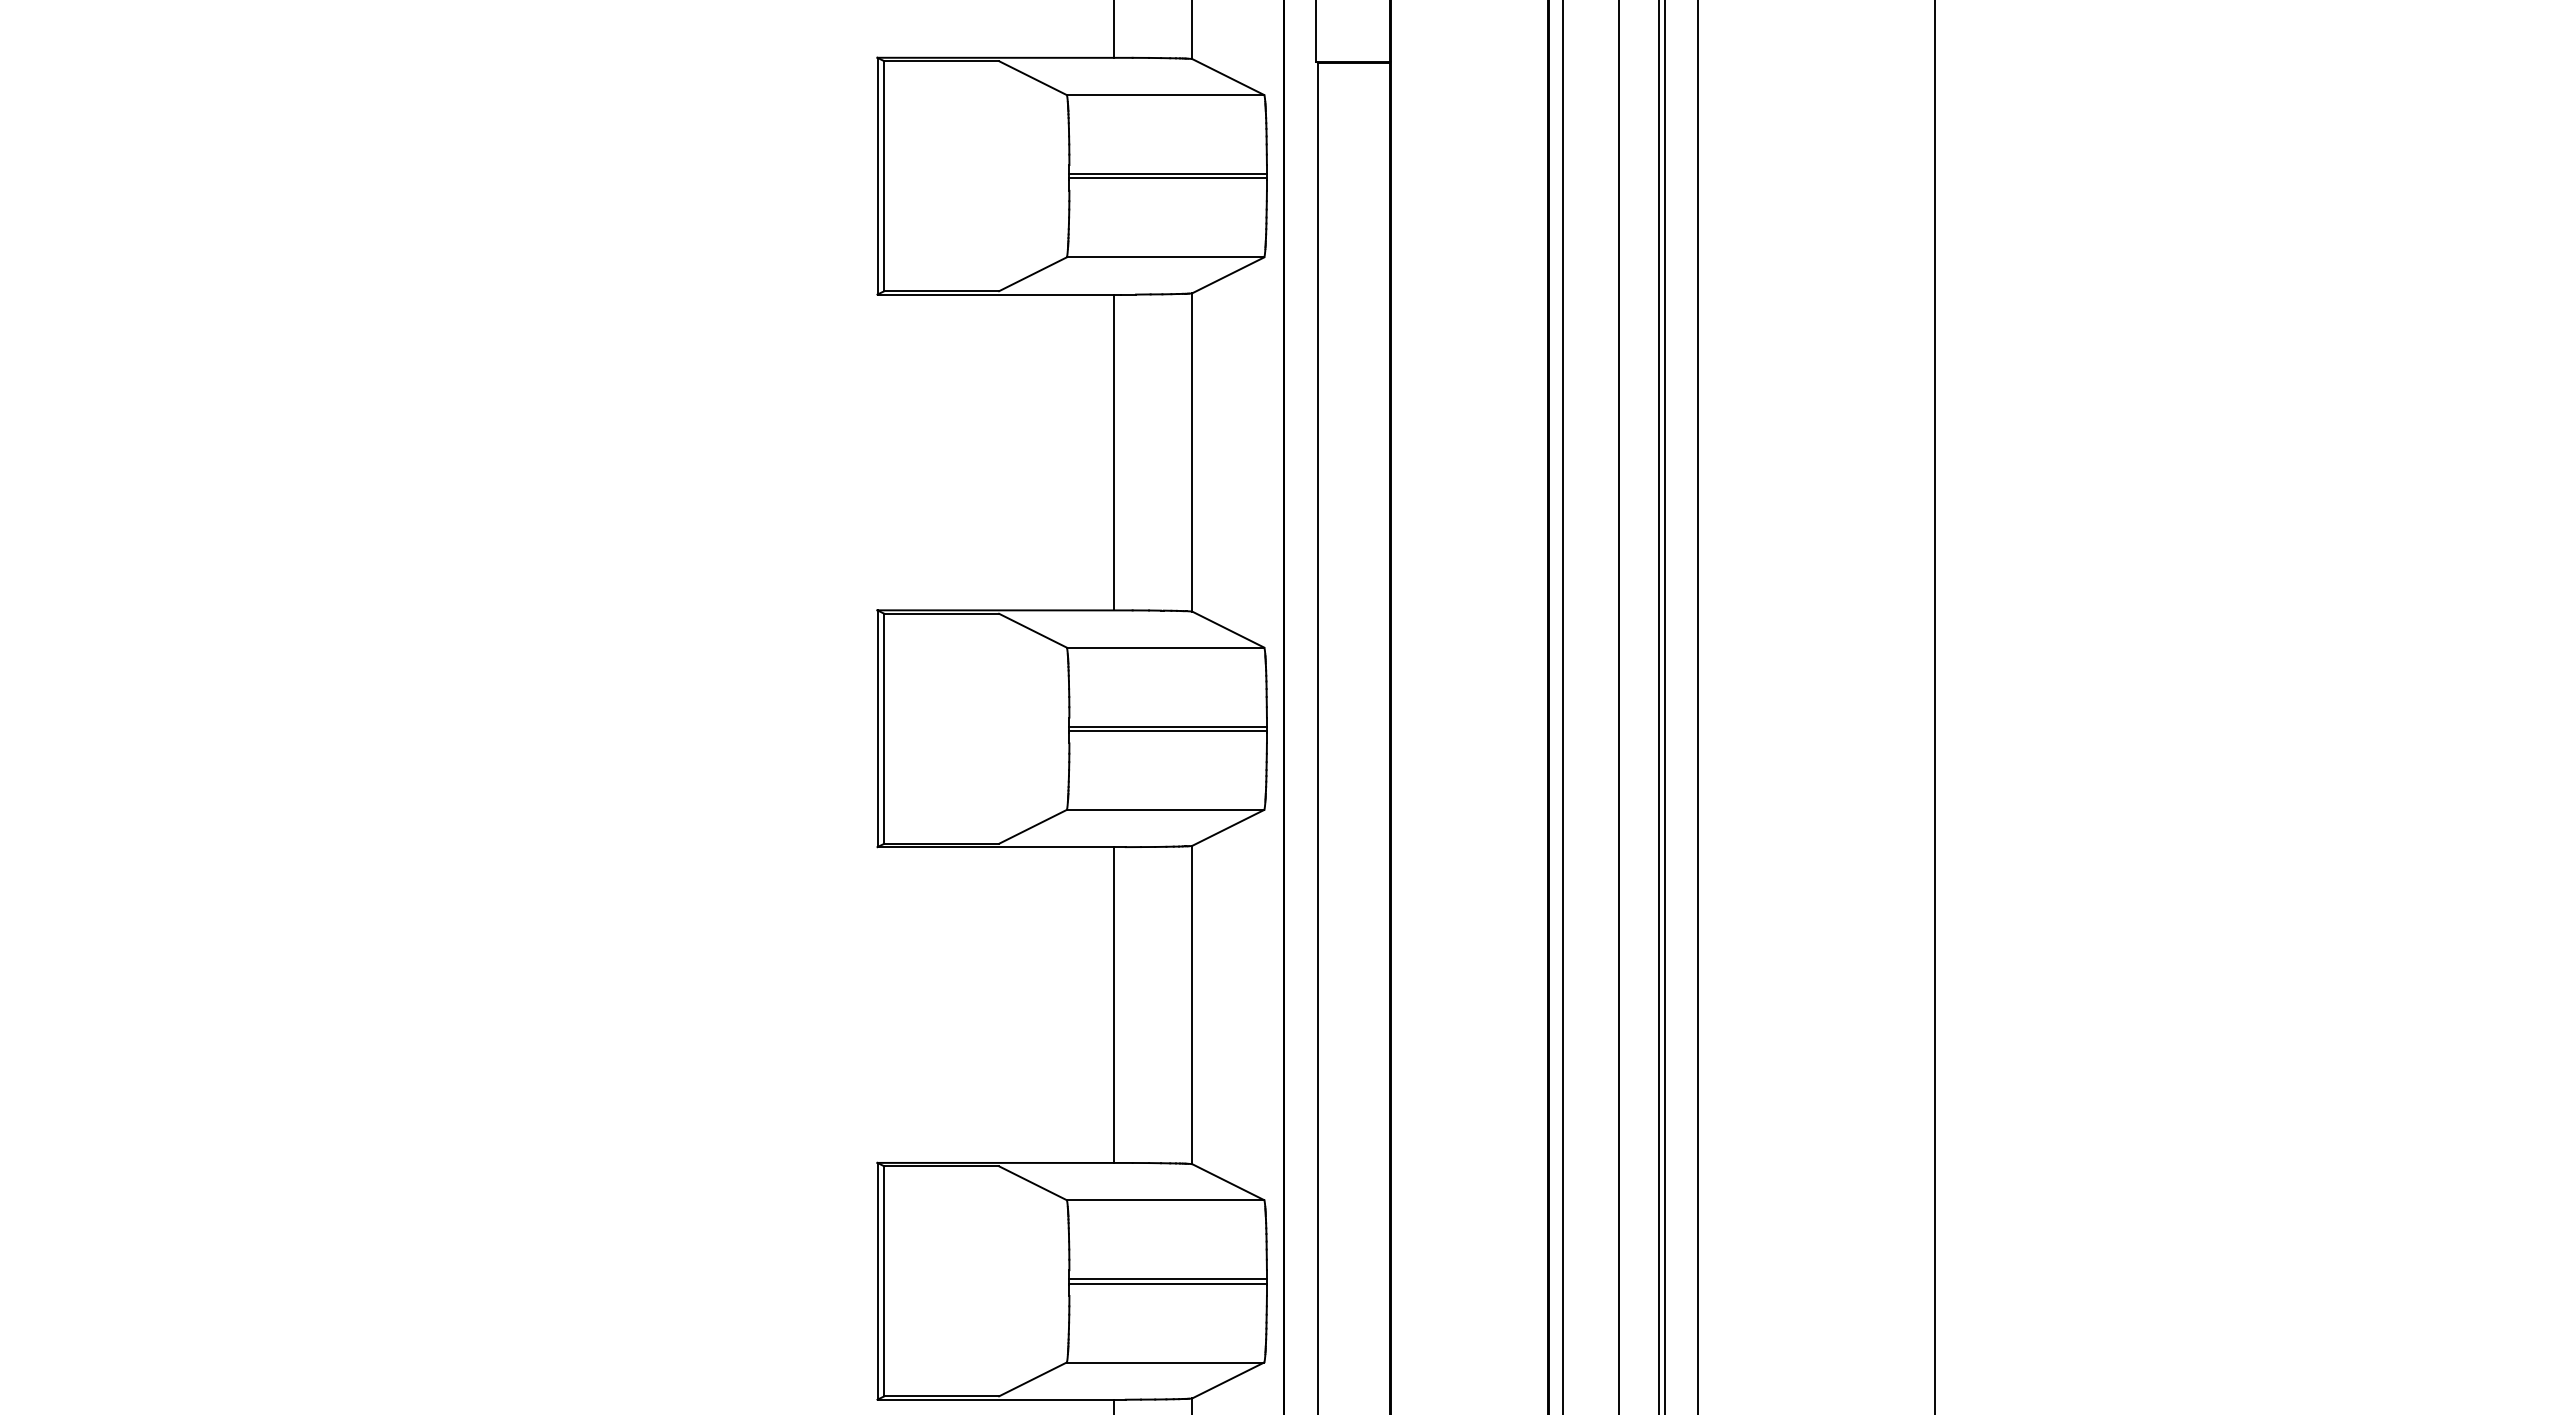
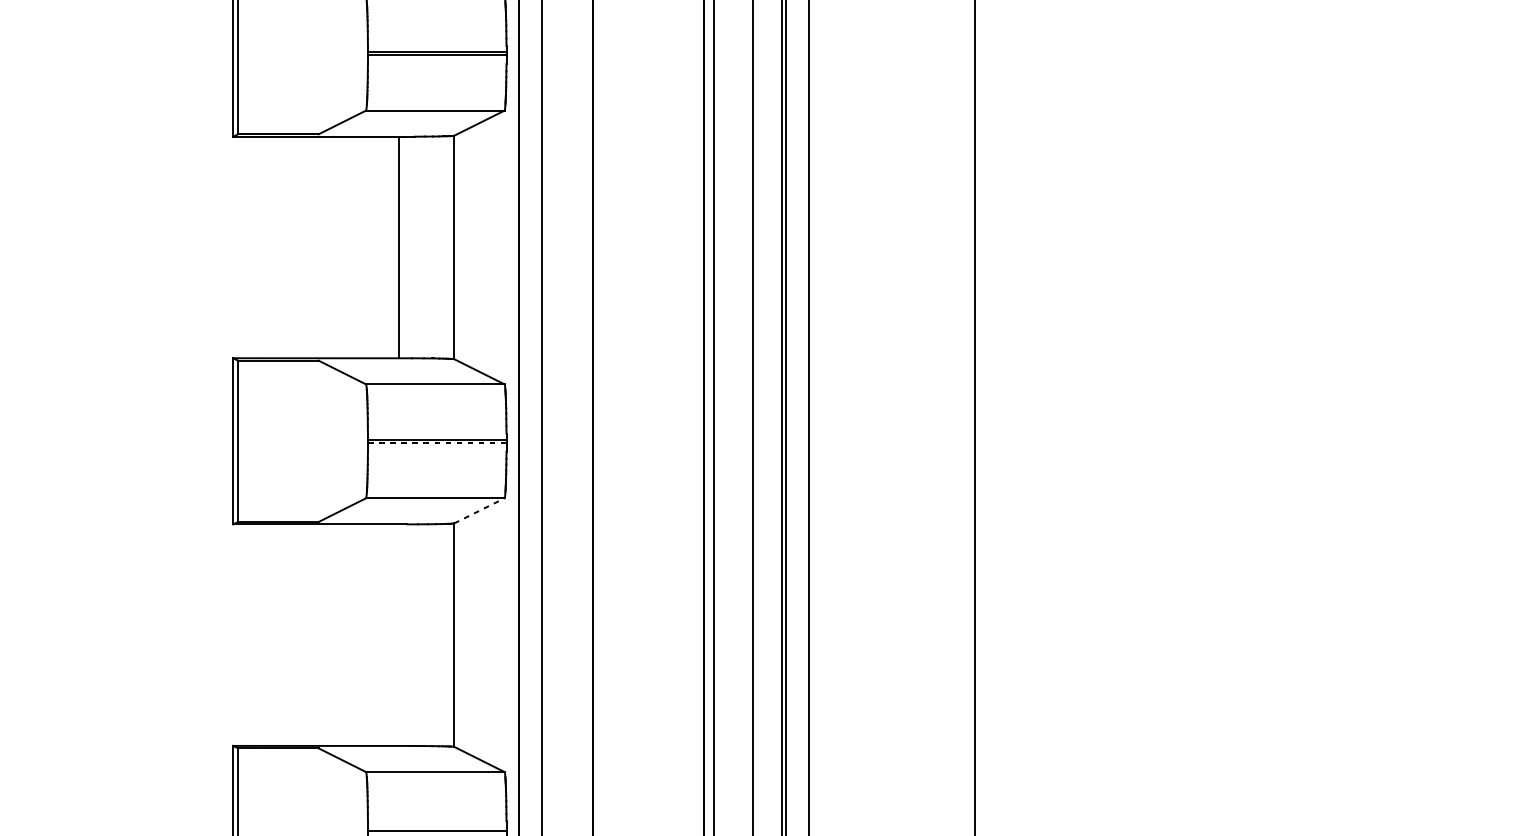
line: (1168, 731) -> (437, 443), solid -> dashed
line: (1228, 827) -> (479, 510), solid -> dashed
line: (1113, 1004) -> (398, 634), removed
line: (1167, 1279) -> (436, 827), removed

